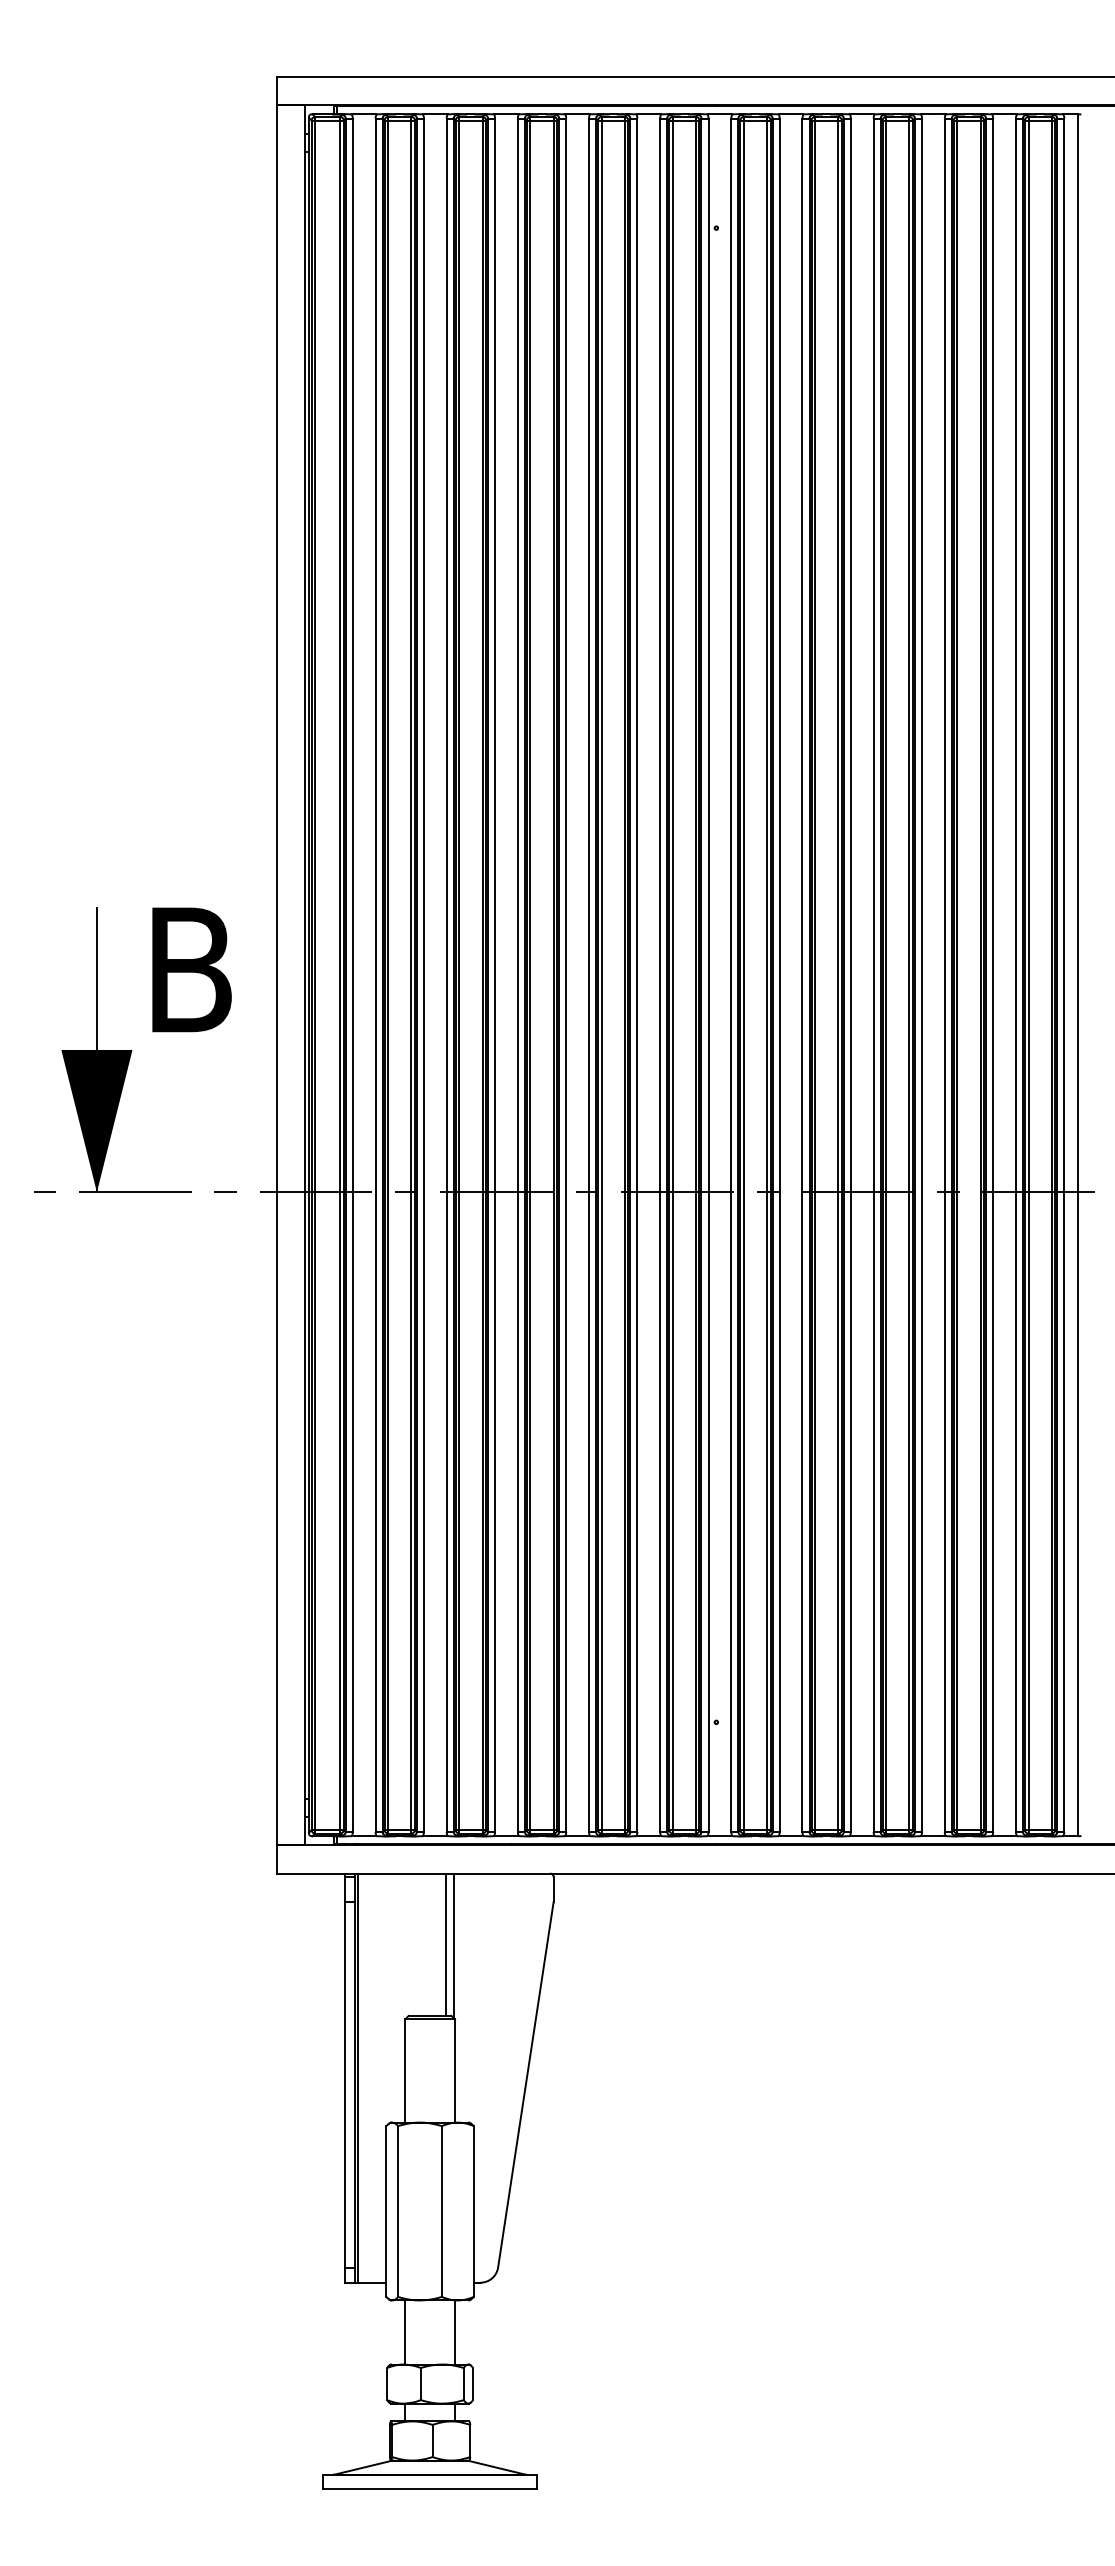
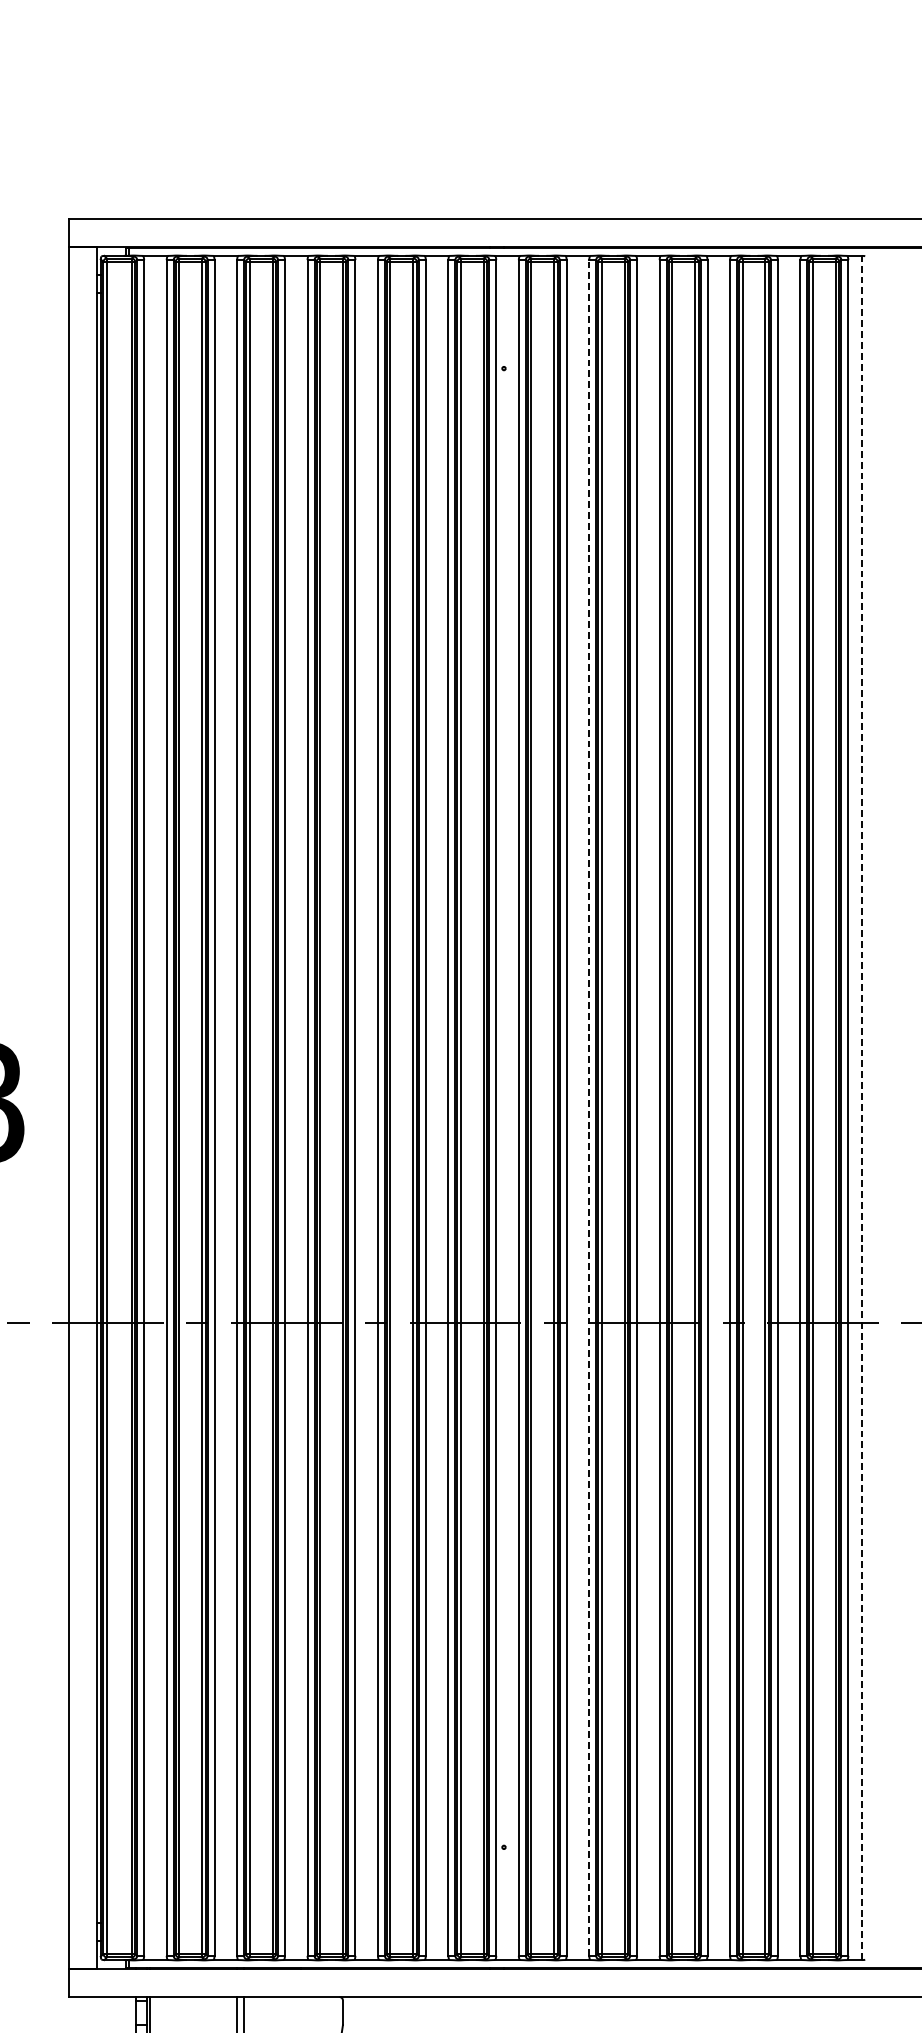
line: (802, 975) -> (589, 1108), solid -> dashed
line: (1077, 975) -> (861, 1108), solid -> dashed

